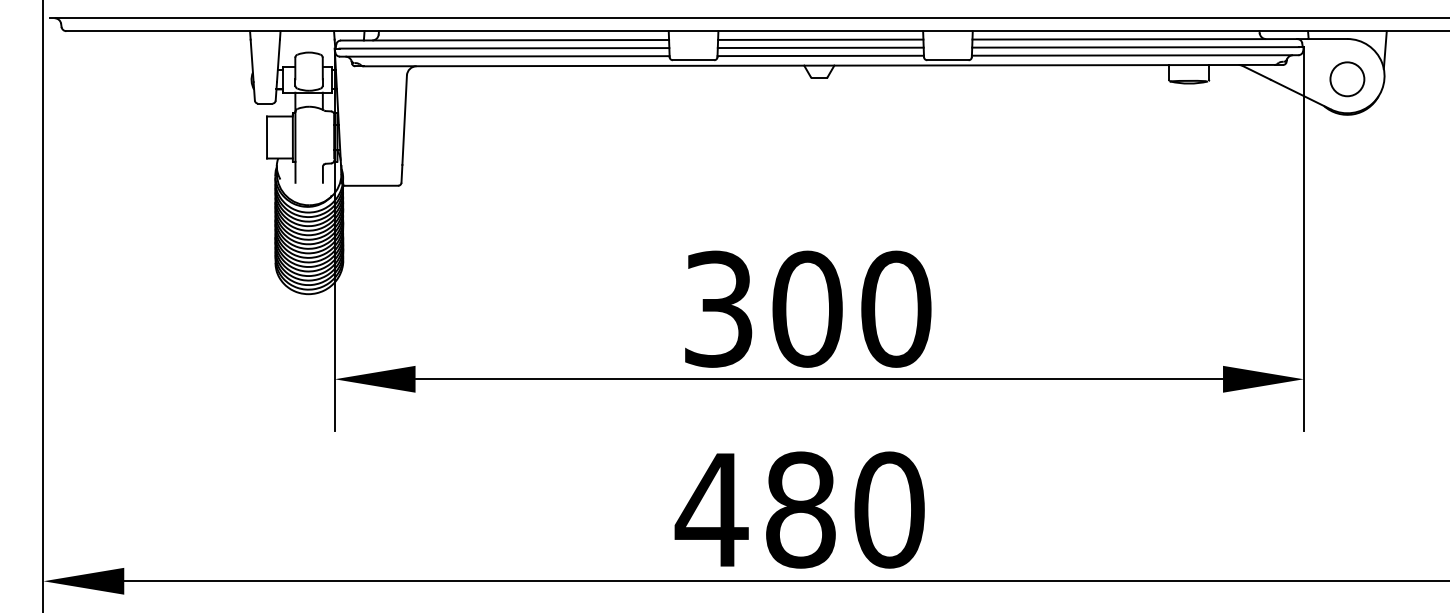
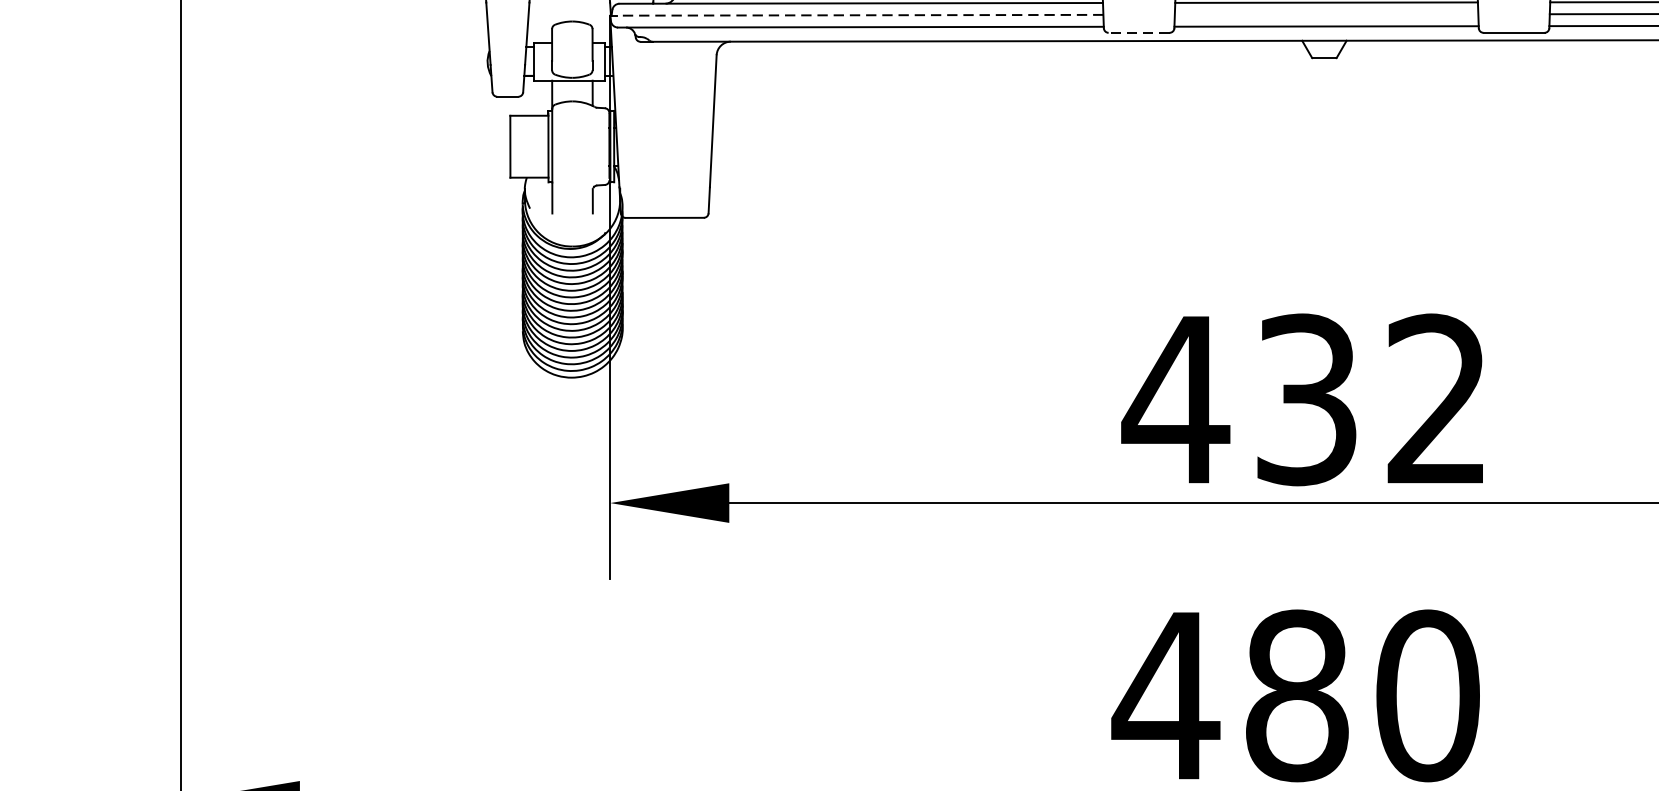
line: (820, 47) -> (1326, 14), removed
line: (504, 48) -> (860, 15), solid -> dashed
line: (693, 60) -> (1139, 33), solid -> dashed
text: (806, 308) -> (1305, 398), 300 -> 432

